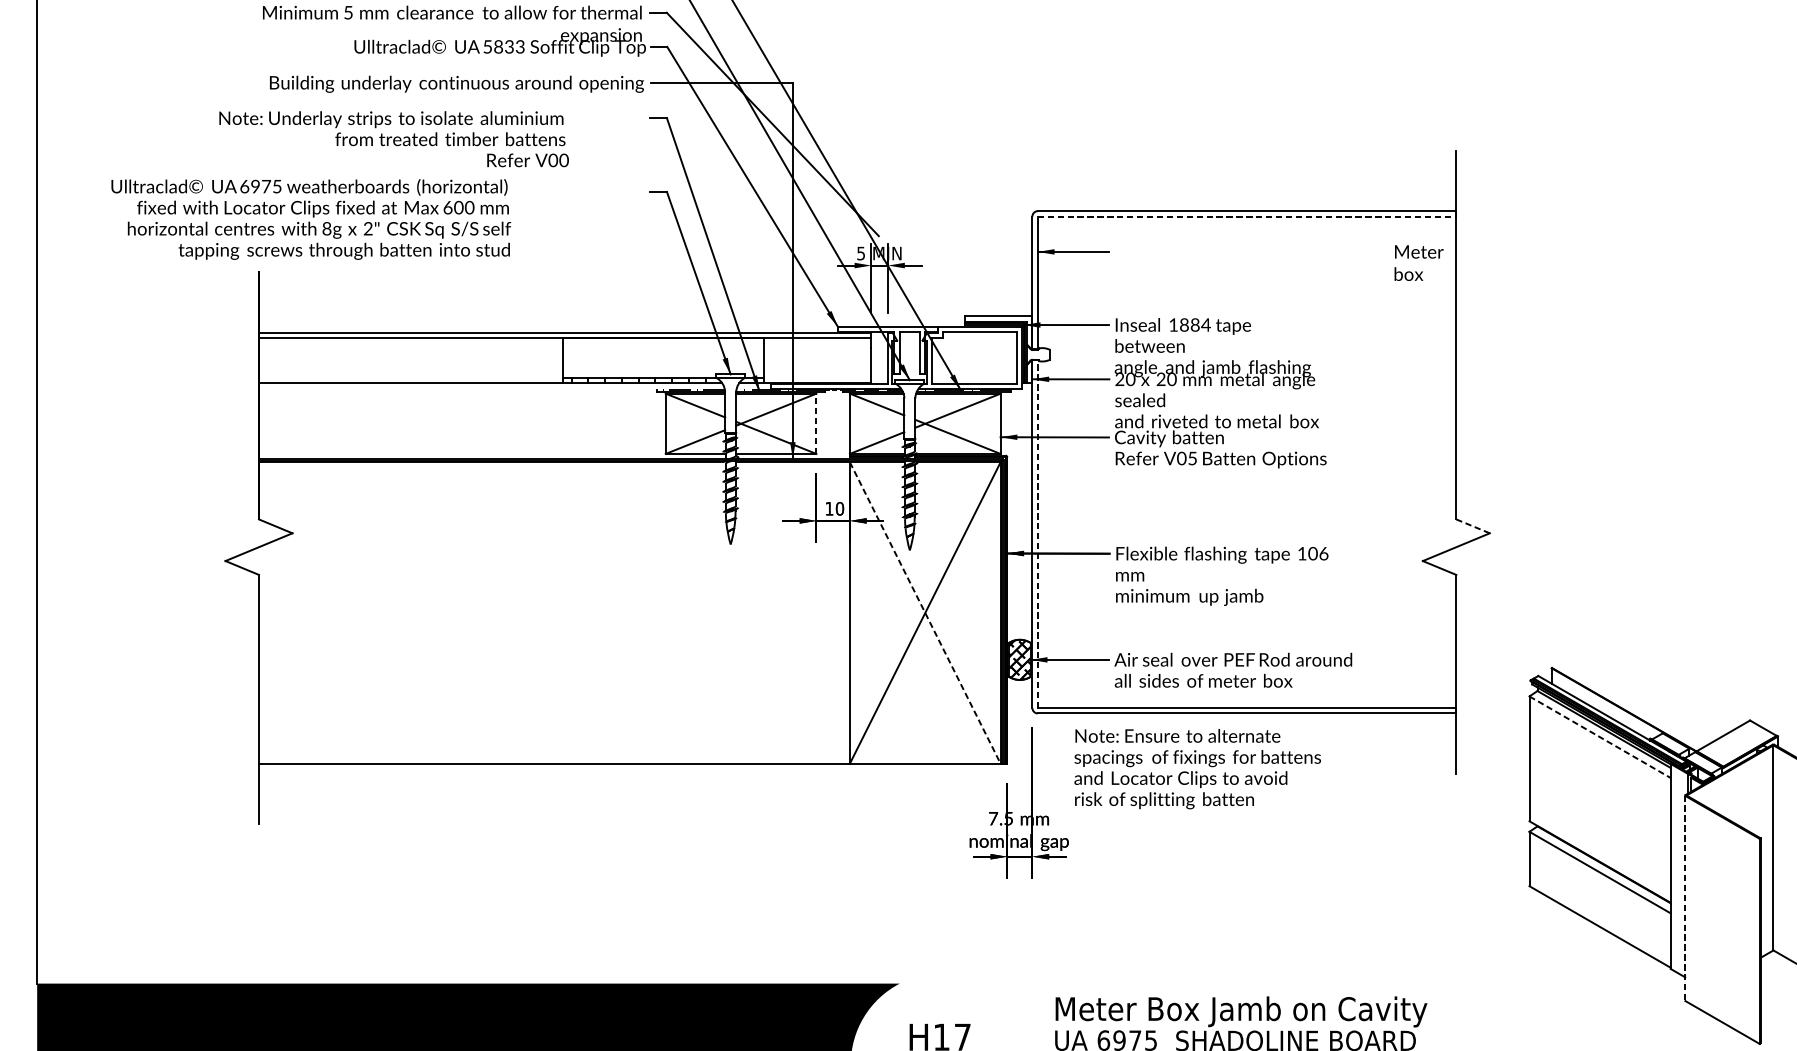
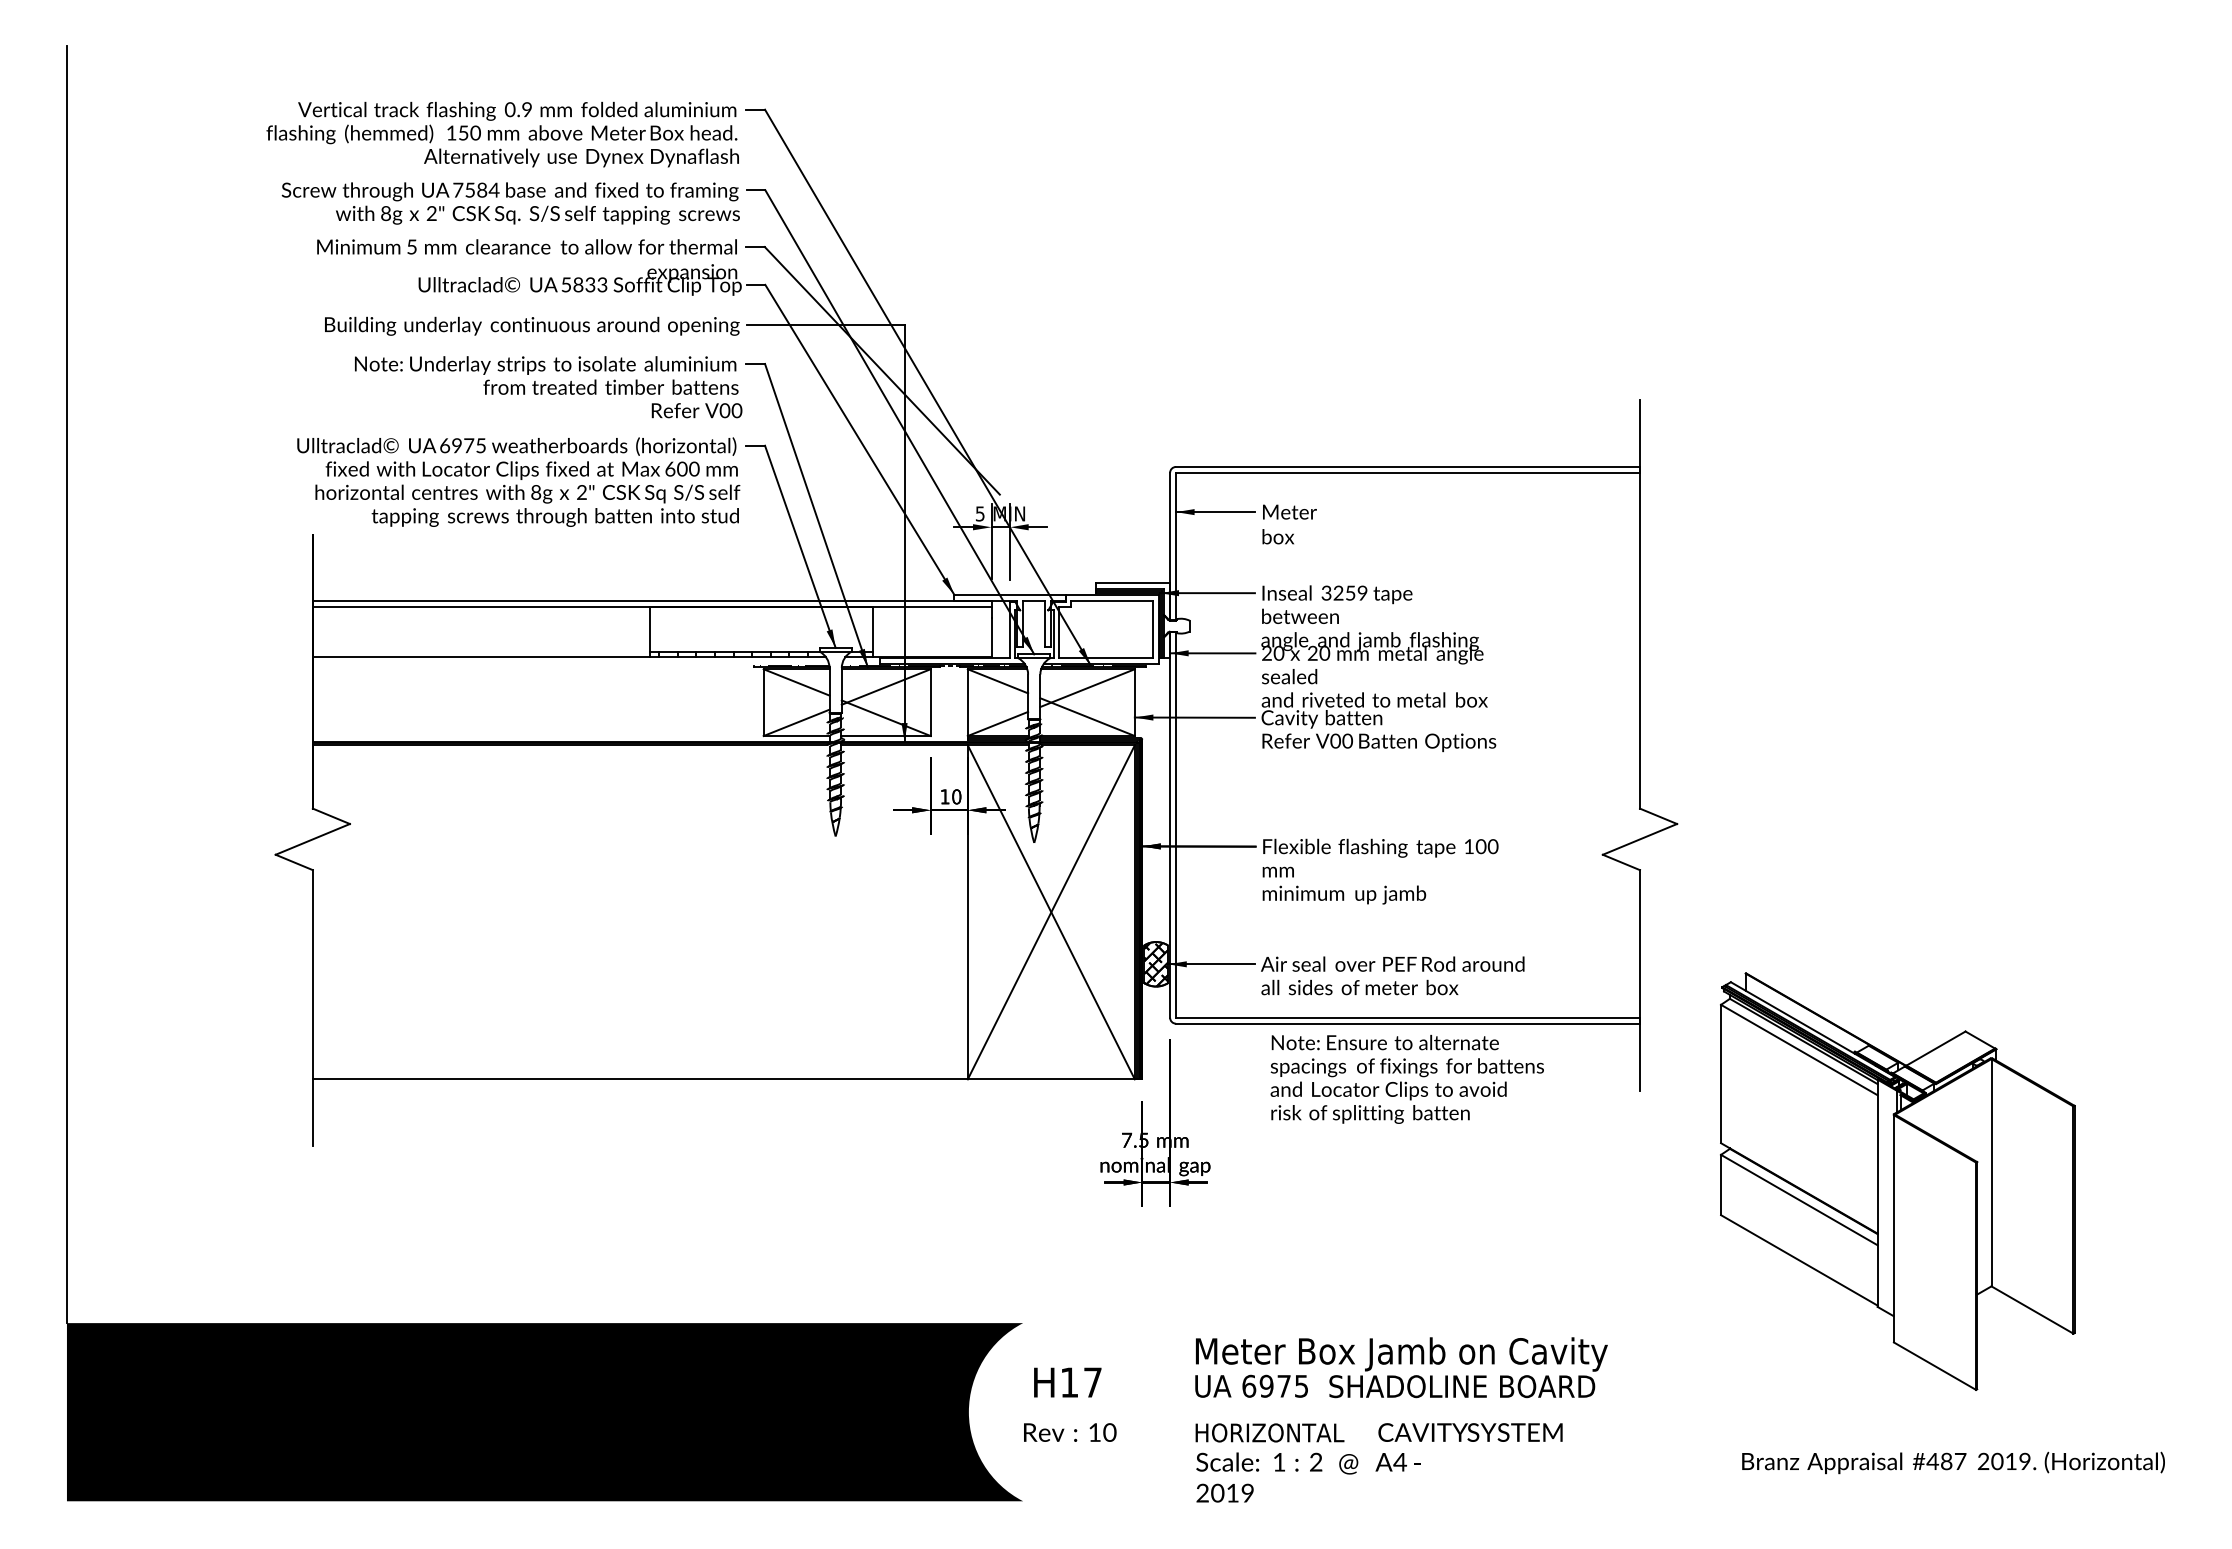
text: (394, 139) -> (548, 387), moved
line: (1247, 216) -> (1408, 472), dashed -> solid
text: (311, 218) -> (518, 481), moved
text: (1418, 263) -> (1289, 524), moved
text: (1189, 324) -> (1344, 592), 1884 -> 3259
line: (816, 423) -> (930, 702), dashed -> solid
text: (1192, 457) -> (1347, 740), V05 -> V00
line: (1473, 526) -> (1659, 816), dashed -> solid
line: (1038, 533) -> (1176, 824), dashed -> solid
text: (1323, 553) -> (1492, 846), 106 -> 100
line: (925, 613) -> (1051, 912), dashed -> solid
line: (1600, 737) -> (1799, 1050), dashed -> solid
text: (1196, 768) -> (1406, 1078), moved
line: (1685, 898) -> (1893, 1228), dashed -> solid

